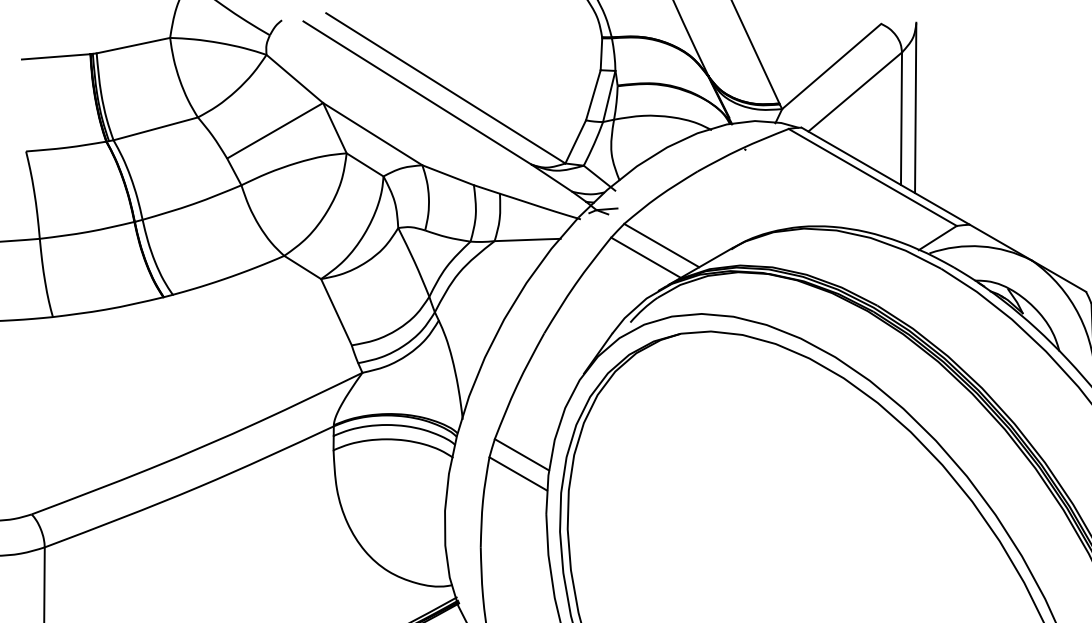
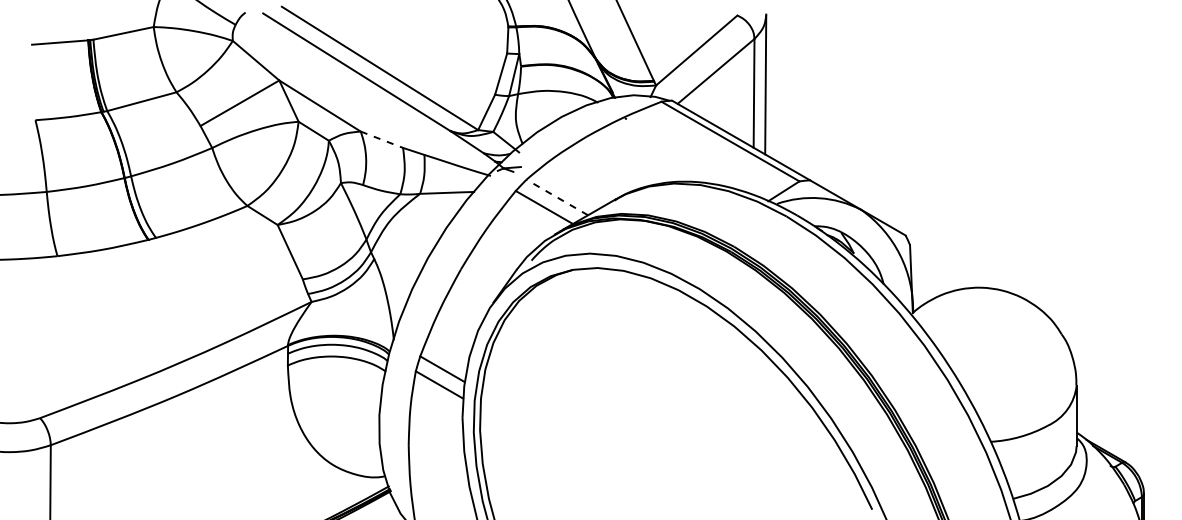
line: (447, 174) -> (381, 139), solid -> dashed
line: (662, 245) -> (557, 197), solid -> dashed

